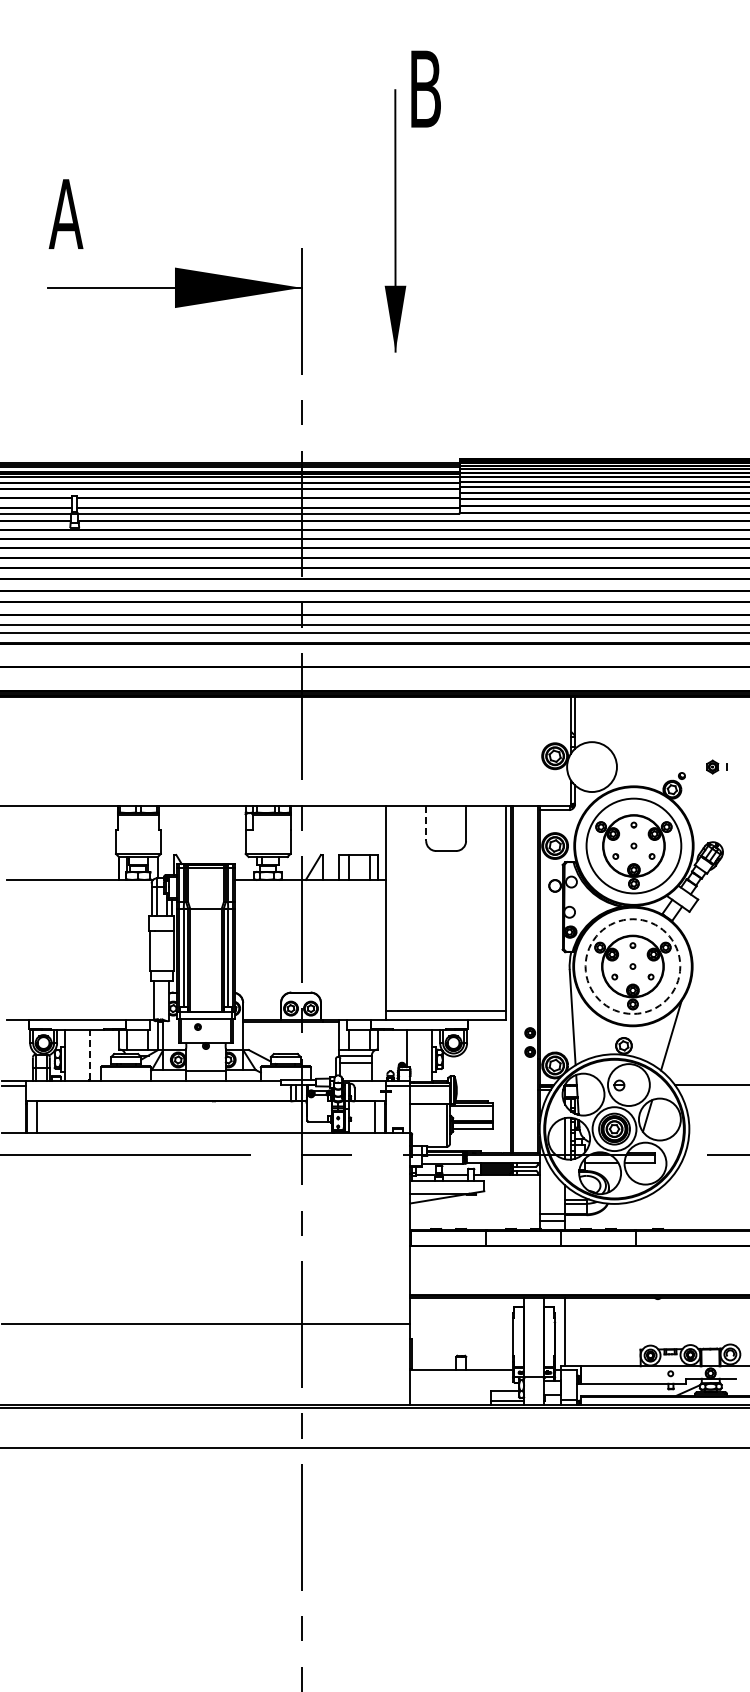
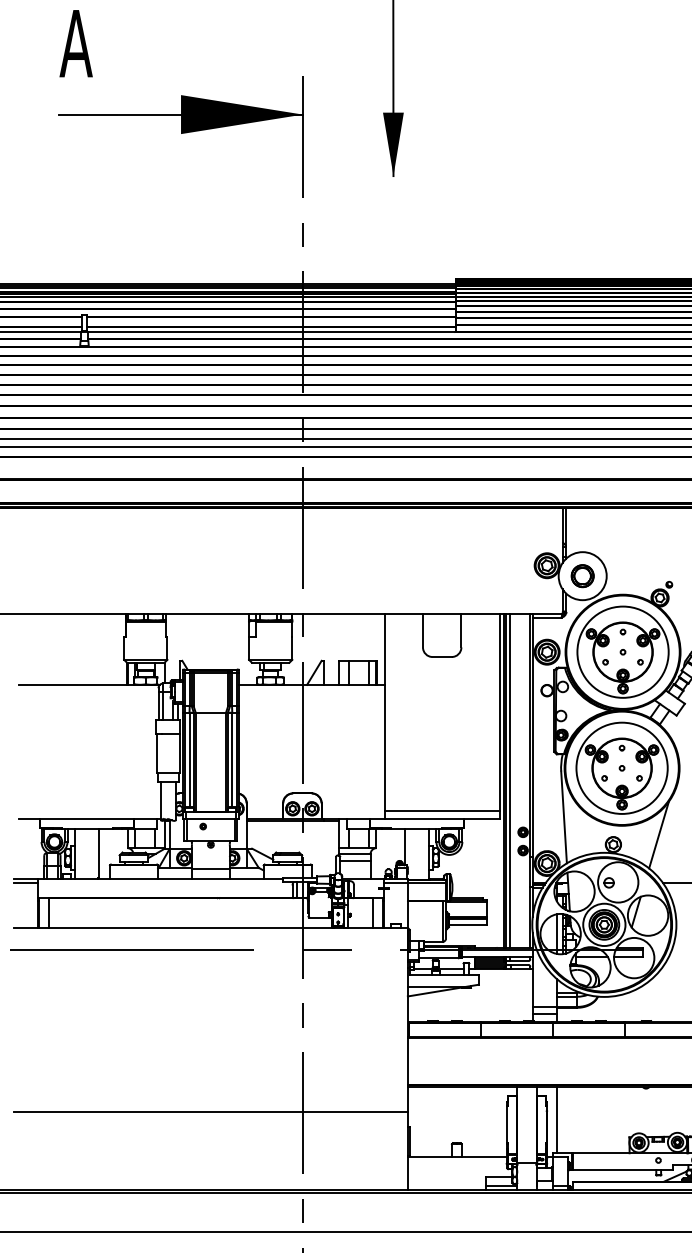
part: (591, 766) -> (582, 575), added
line: (426, 824) -> (423, 631), dashed -> solid
circle: (632, 966) -> (621, 768), dashed -> solid
line: (516, 979) -> (509, 780), added
line: (90, 1054) -> (99, 852), dashed -> solid

